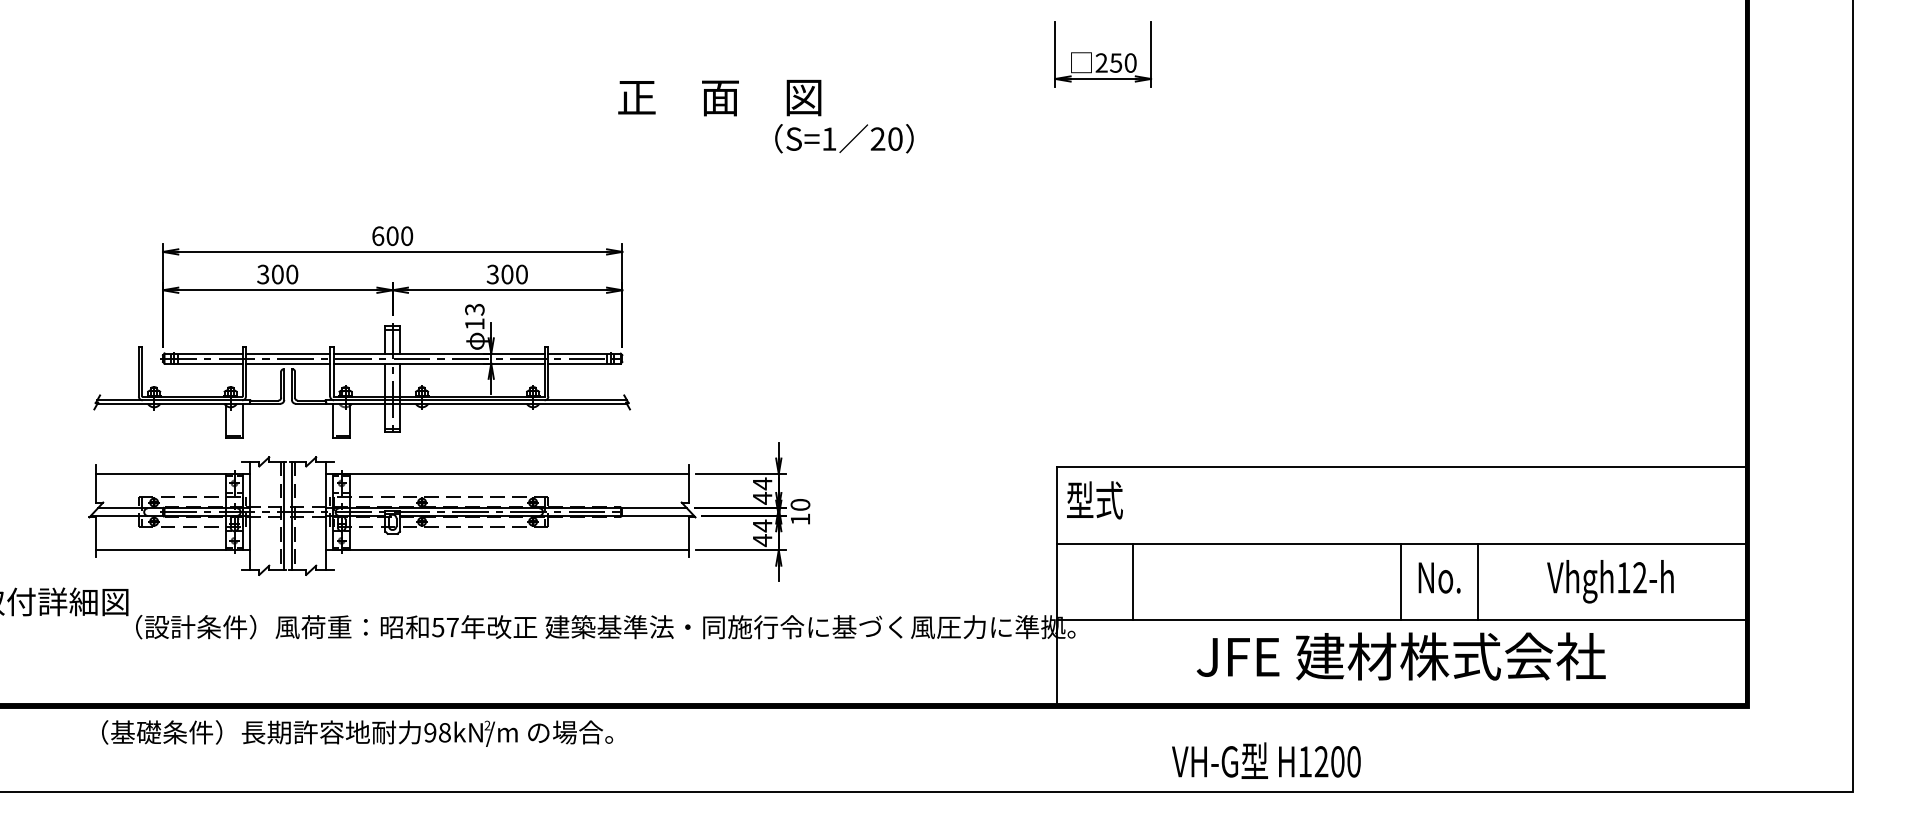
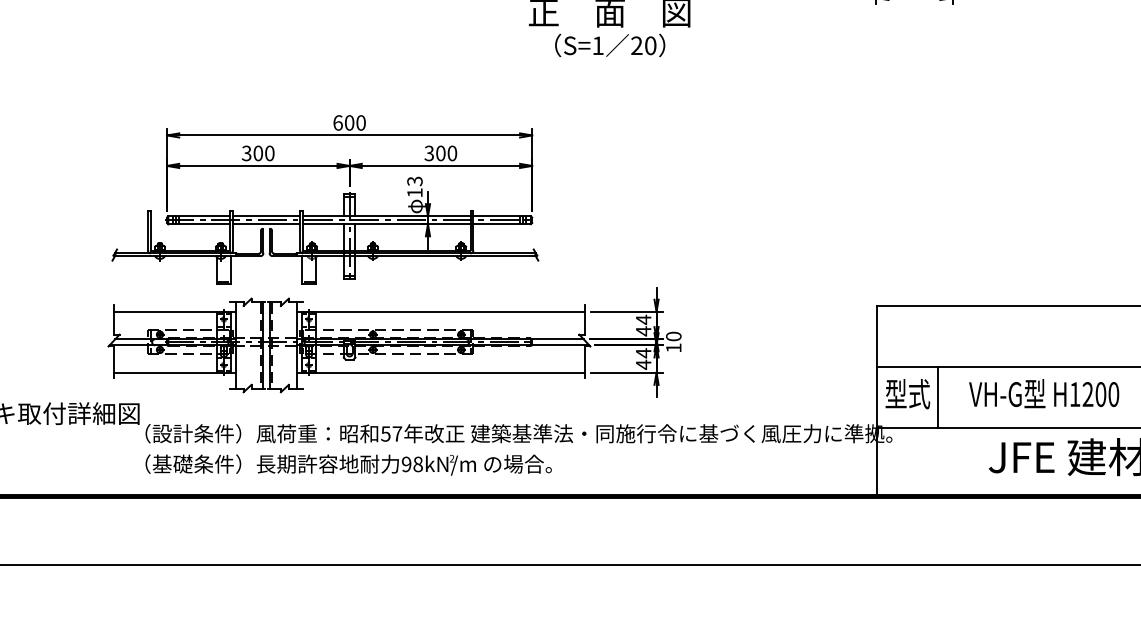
text: (844, 138) -> (610, 45), moved
text: (1094, 500) -> (907, 394), moved
text: (357, 733) -> (348, 465), moved
text: (1266, 760) -> (1044, 393), moved

